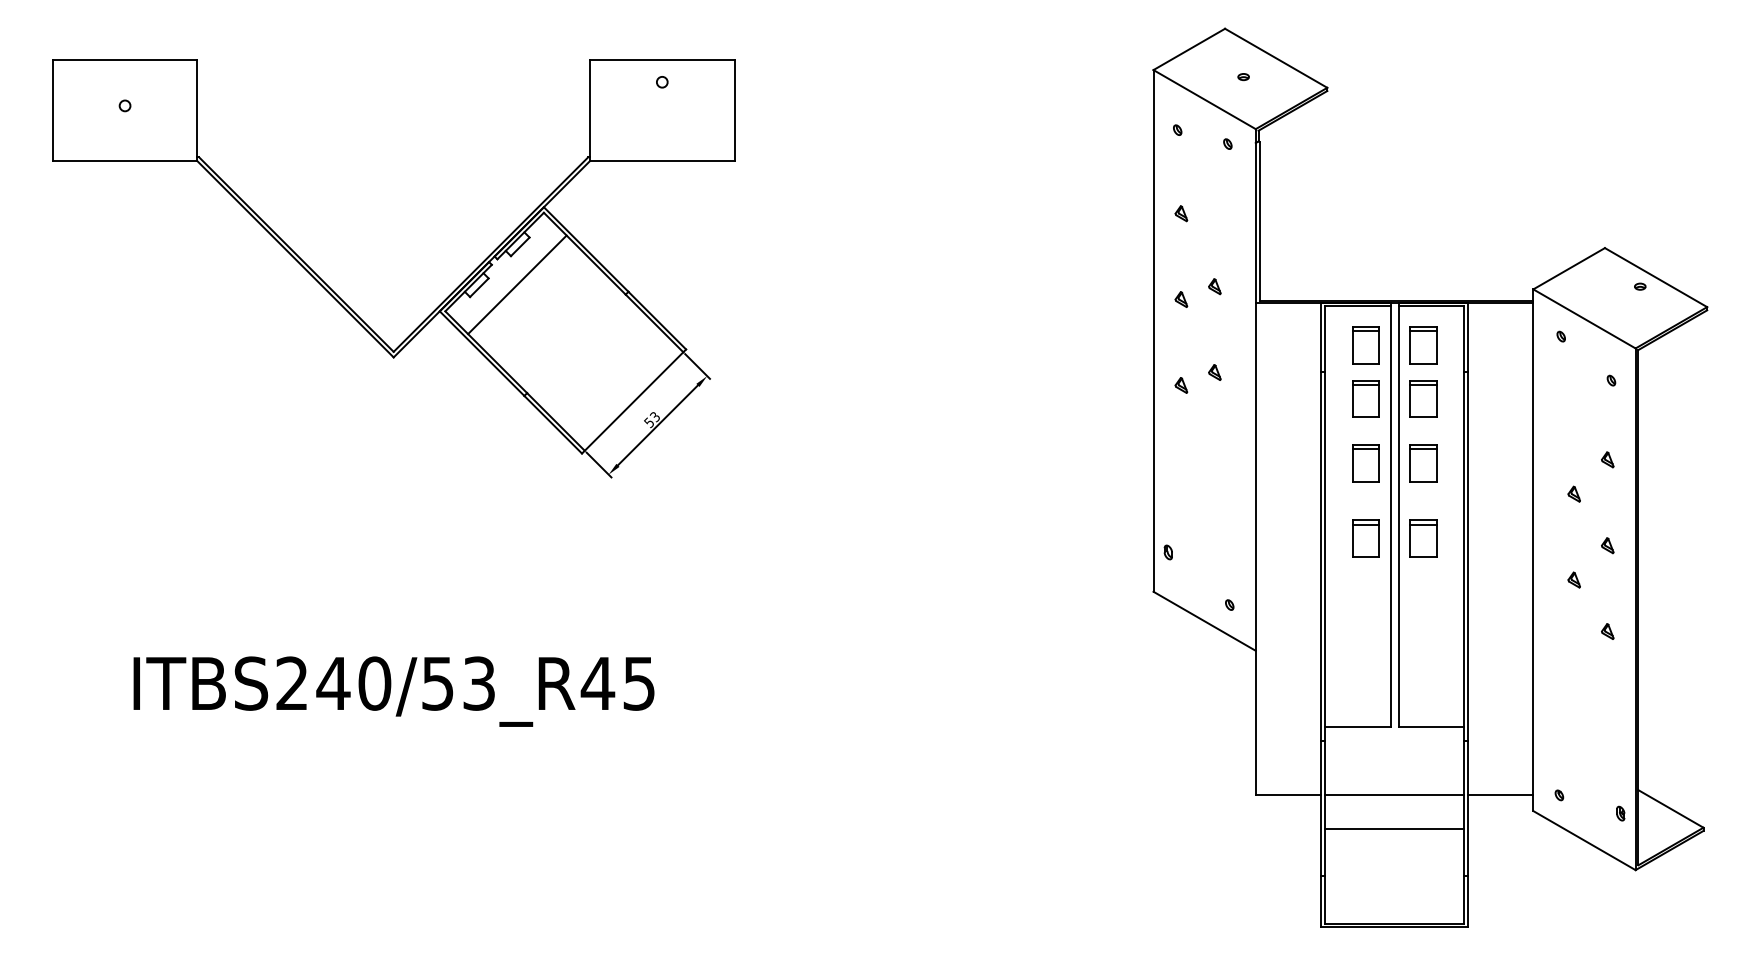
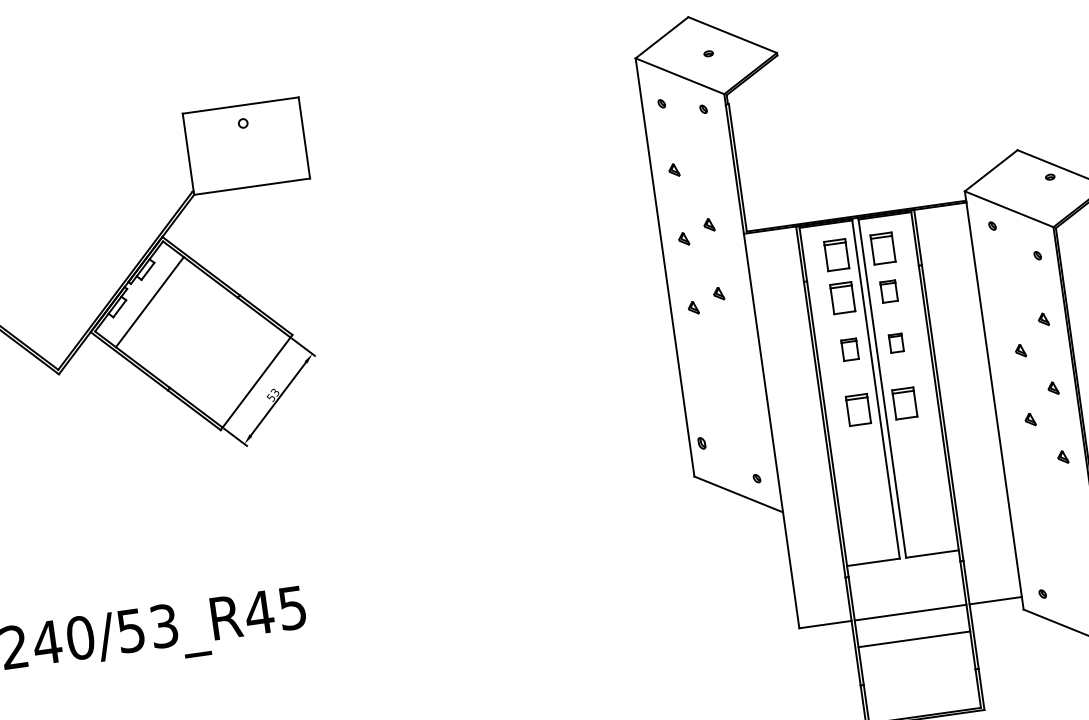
part: (1423, 398) -> (889, 291), size x0.7
part: (1365, 463) -> (849, 349), size x0.7
part: (1423, 463) -> (896, 343), size x0.6

